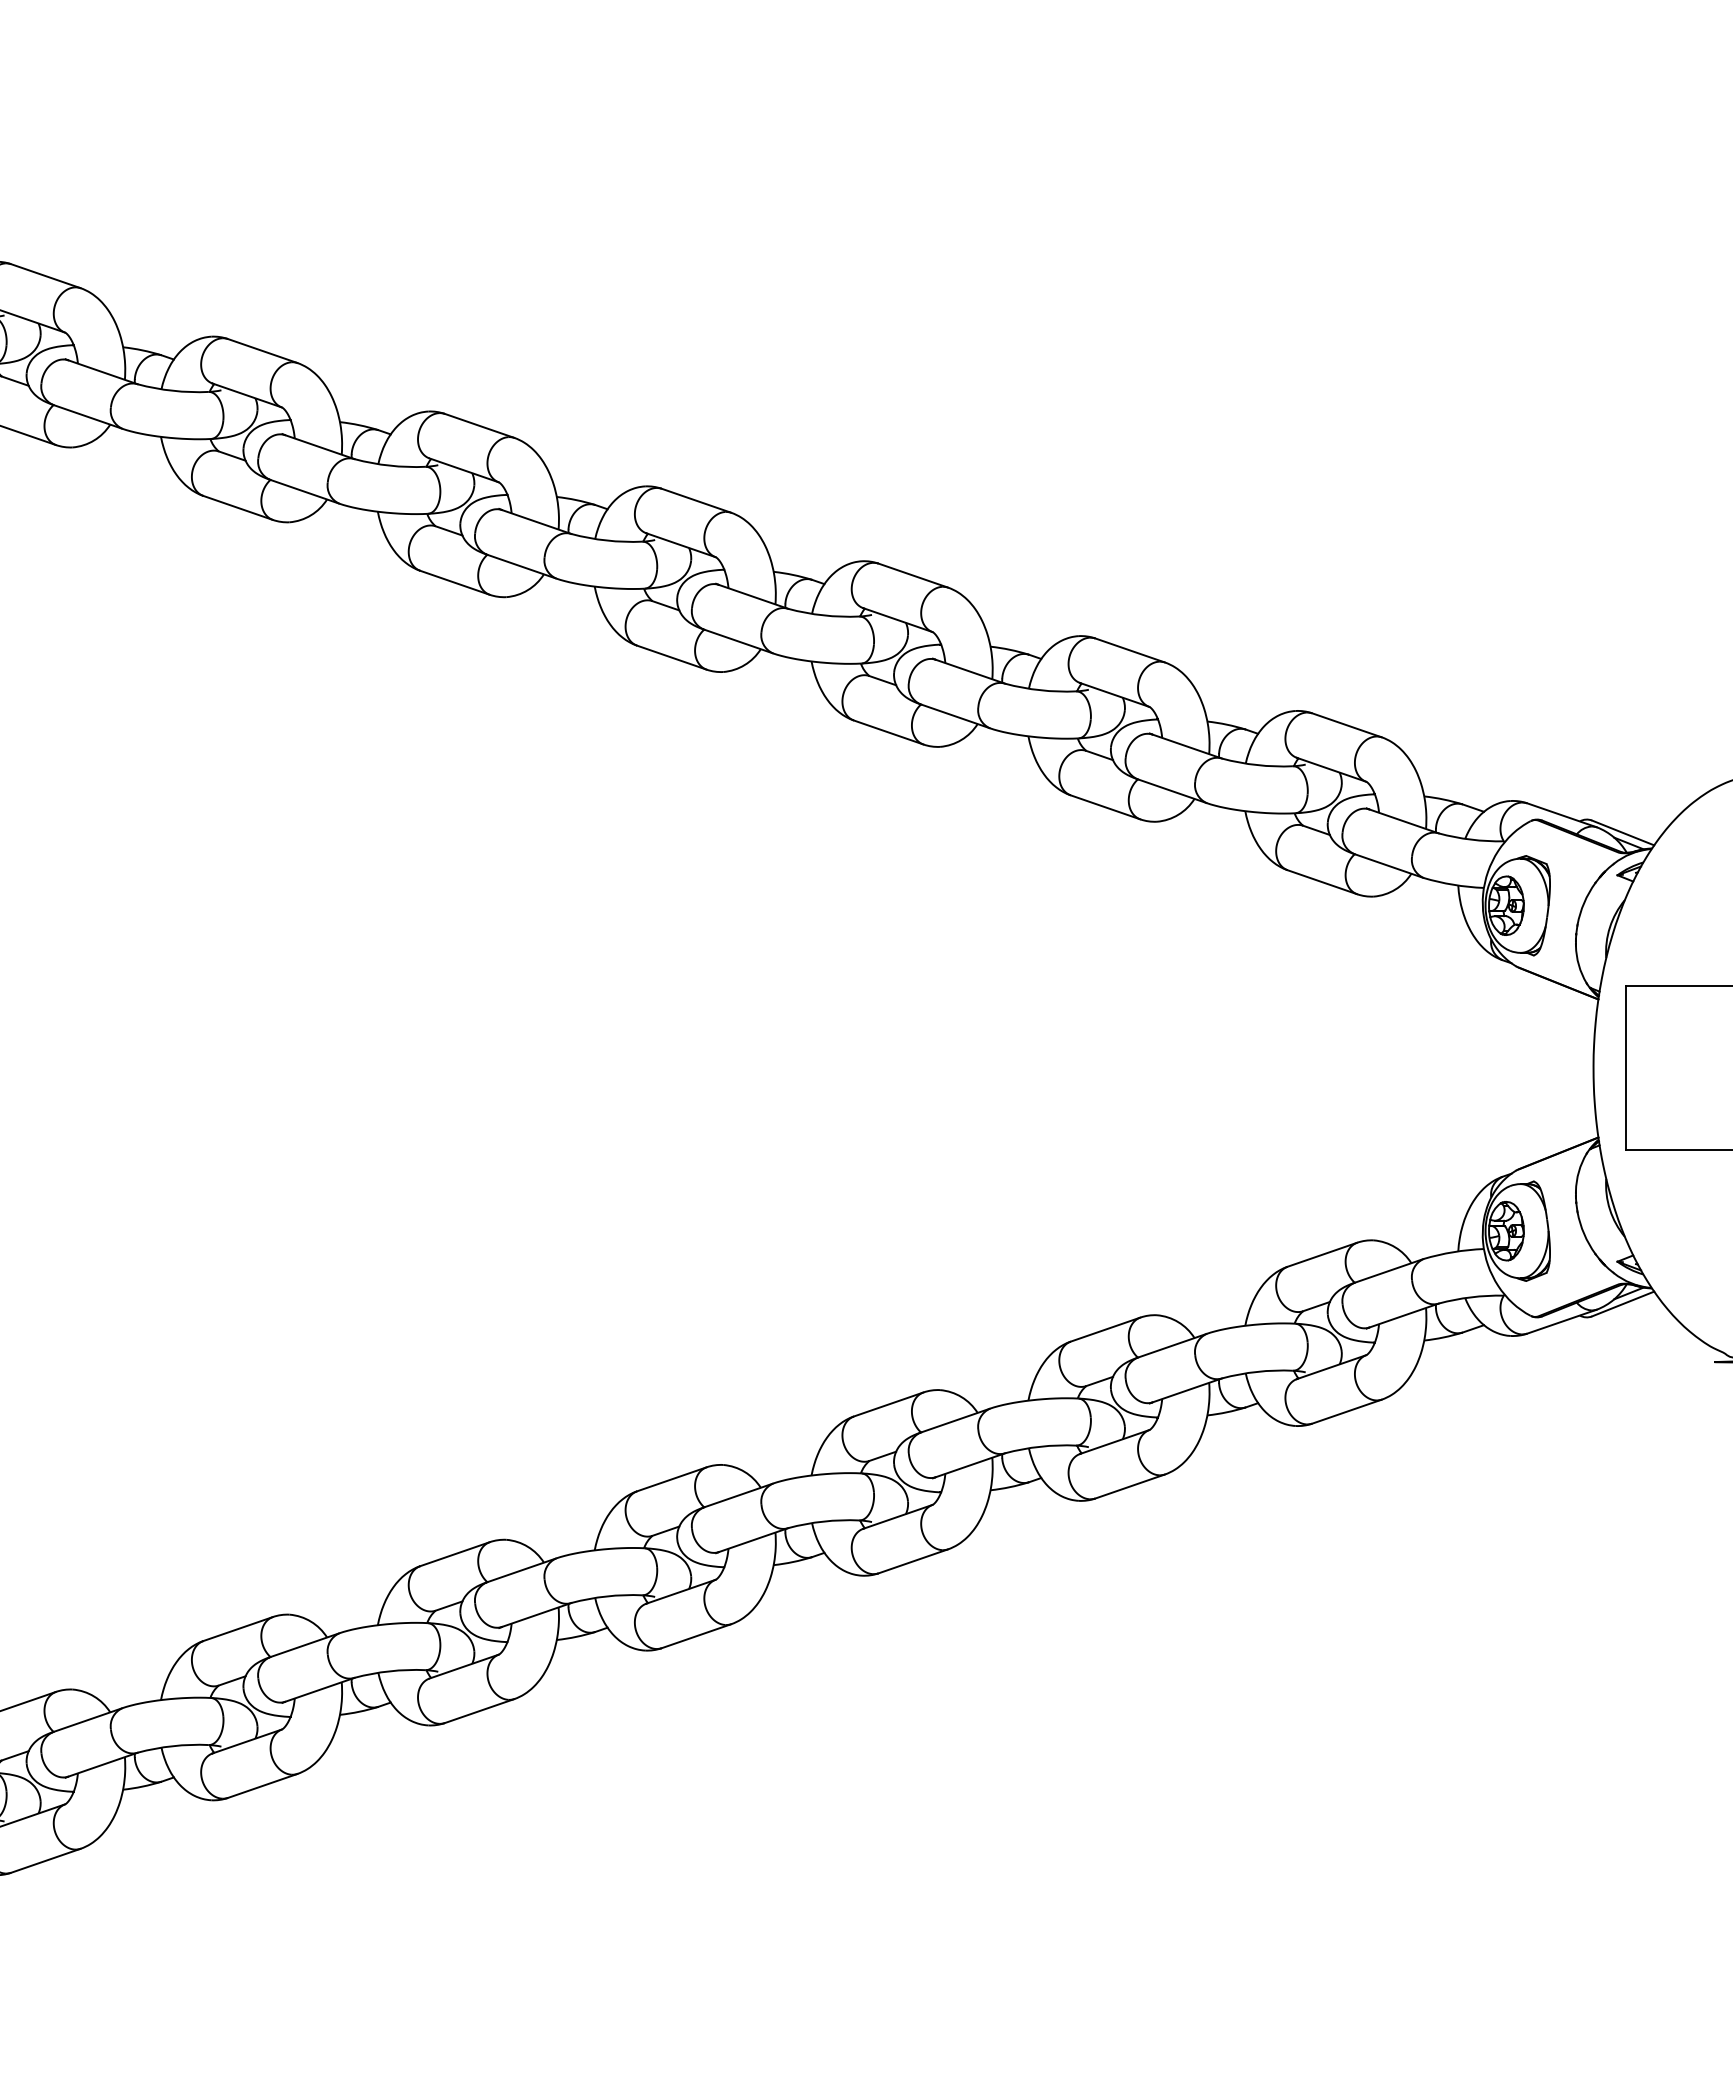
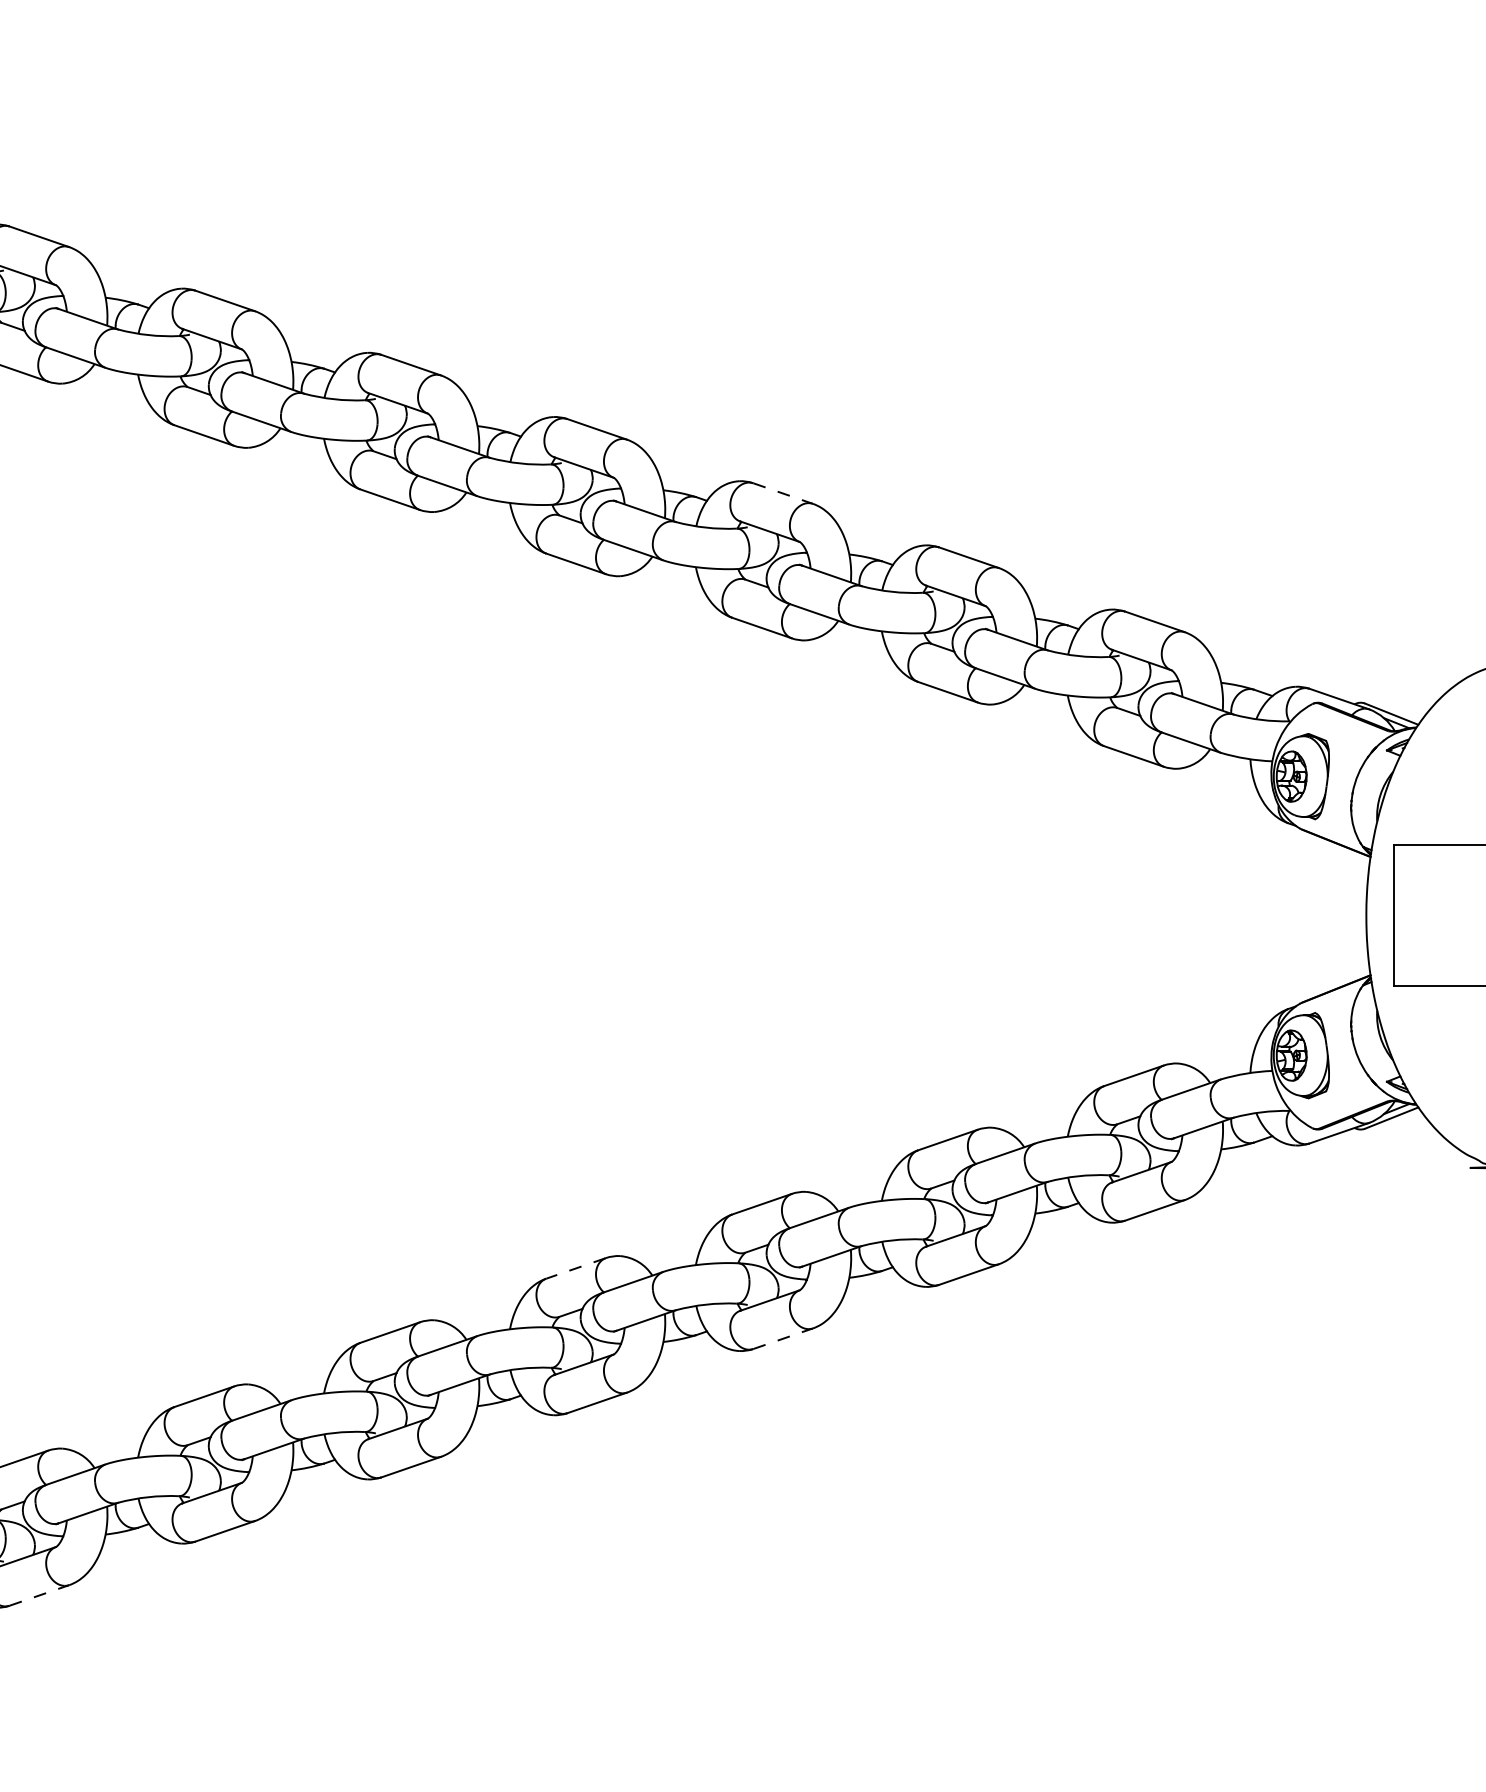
line: (913, 575) -> (783, 493), solid -> dashed
line: (671, 1479) -> (575, 1268), solid -> dashed
line: (913, 1561) -> (783, 1338), solid -> dashed
line: (45, 1860) -> (39, 1595), solid -> dashed

